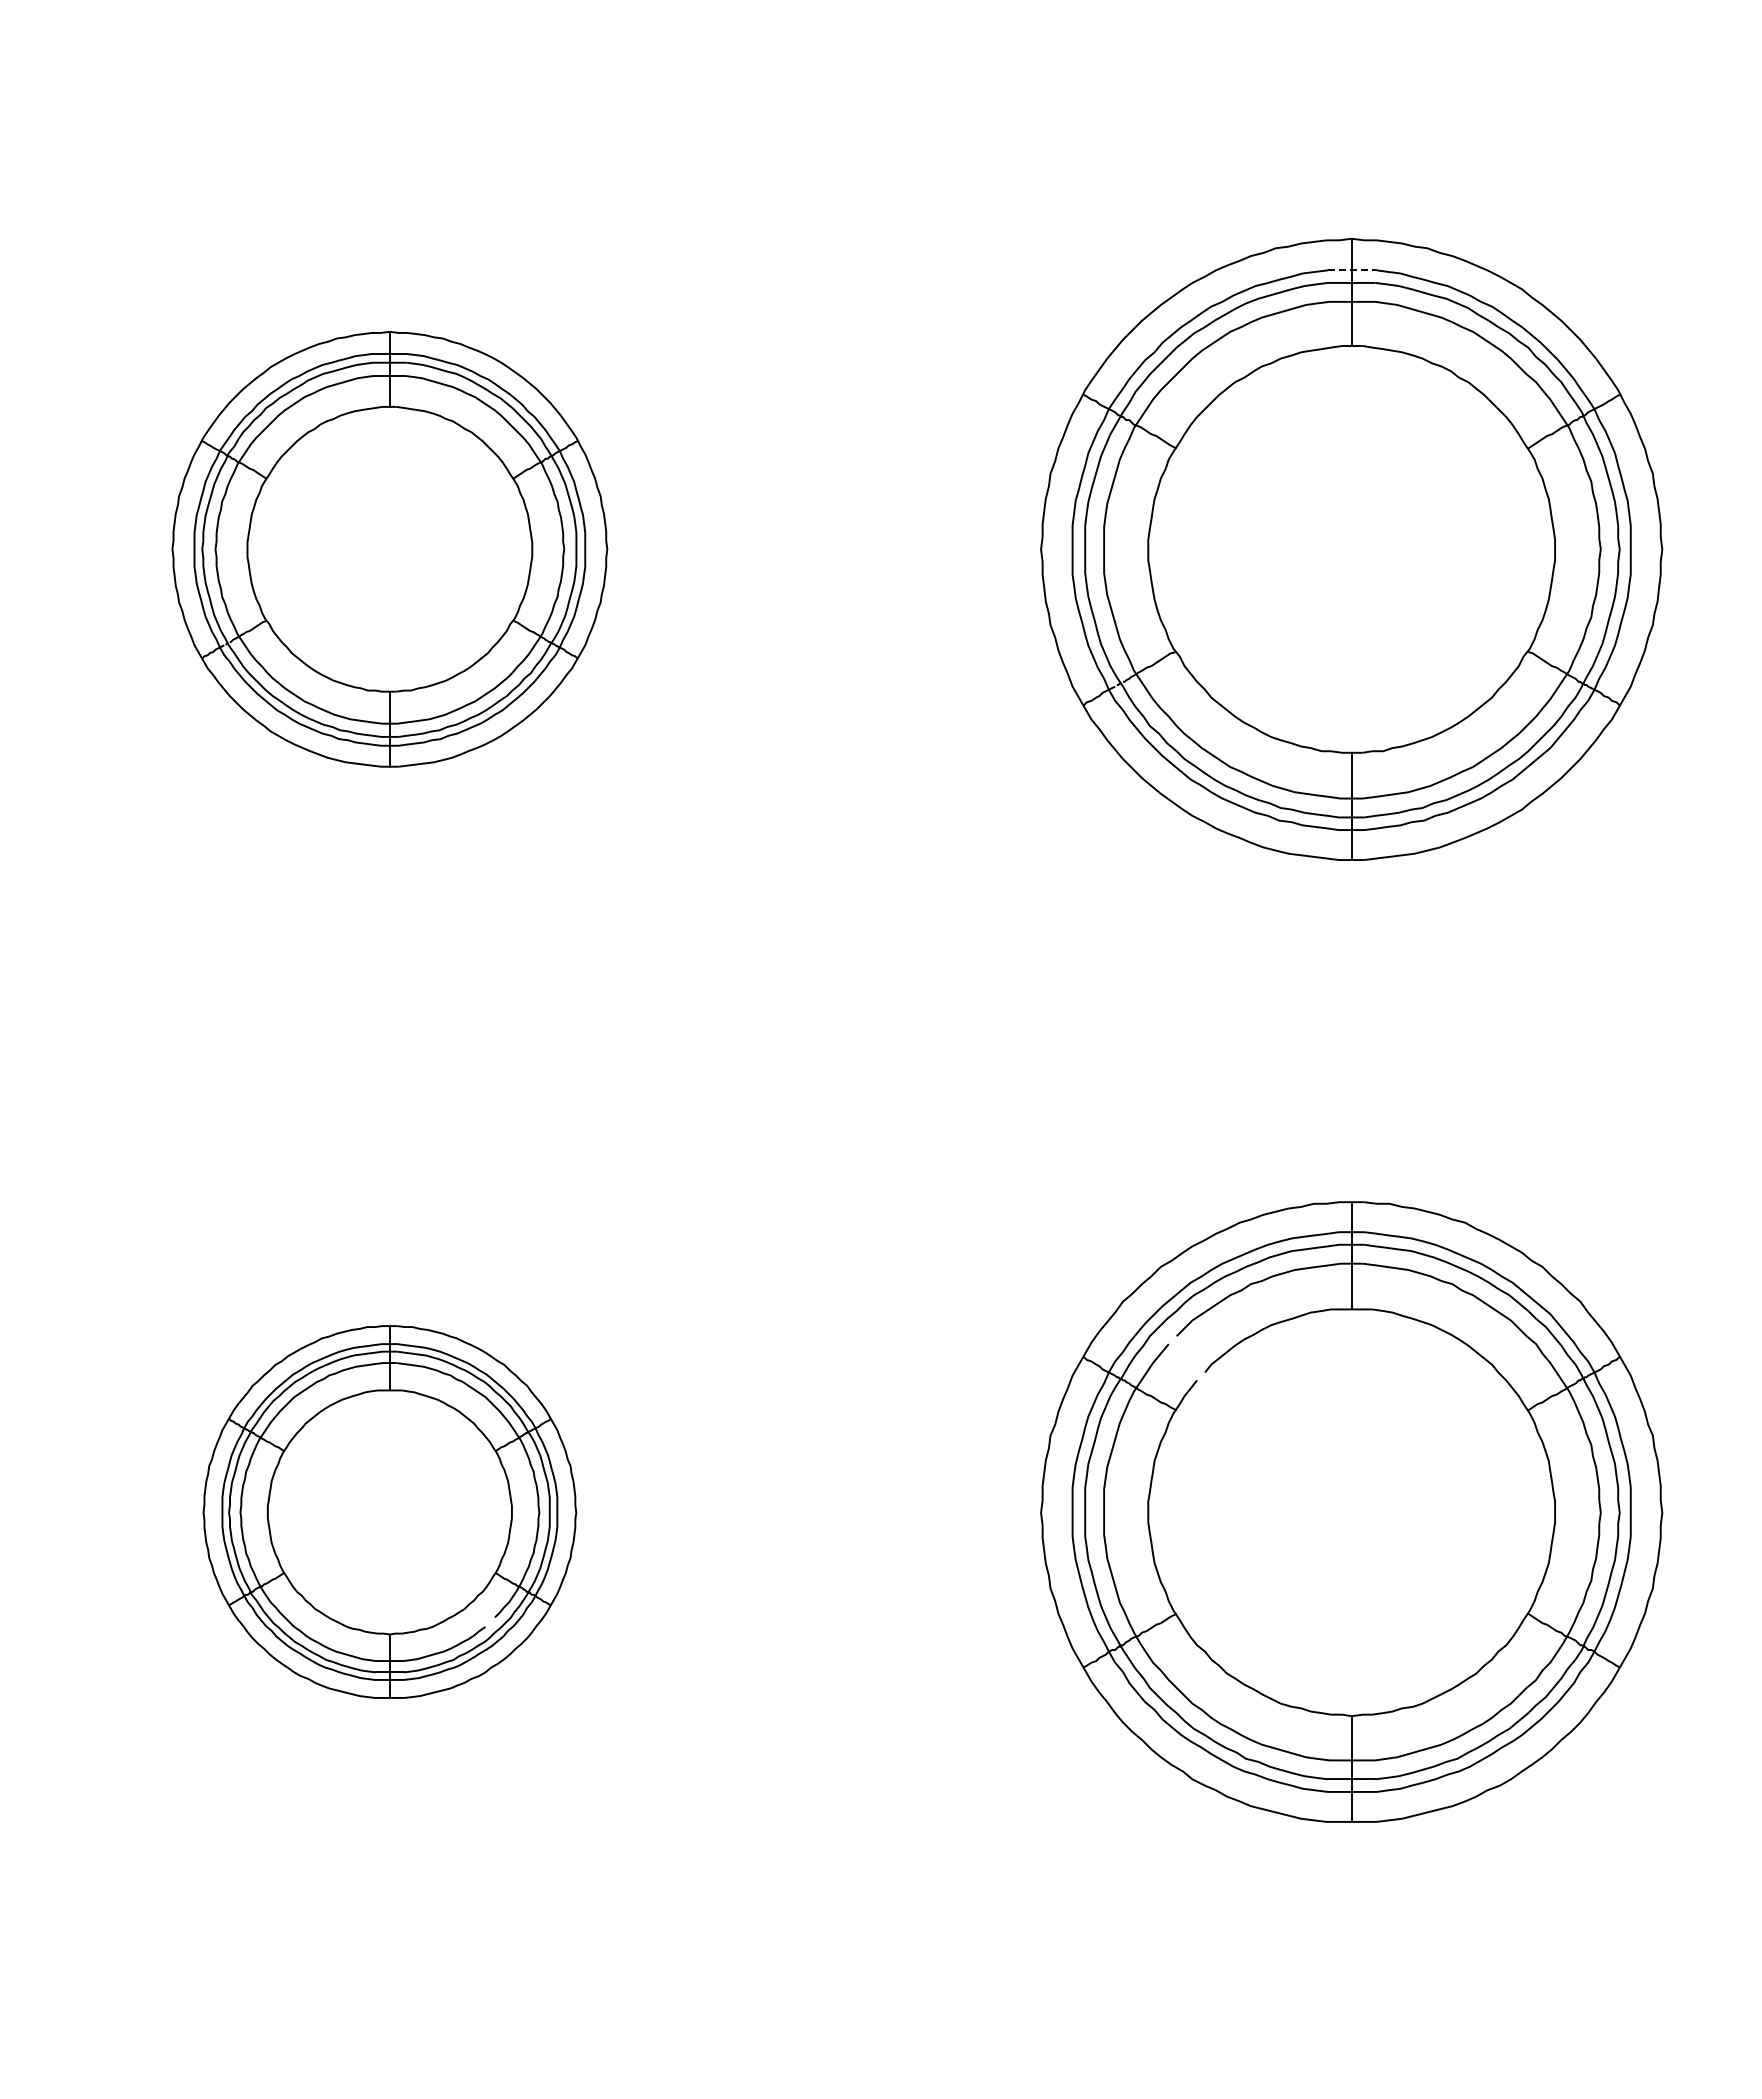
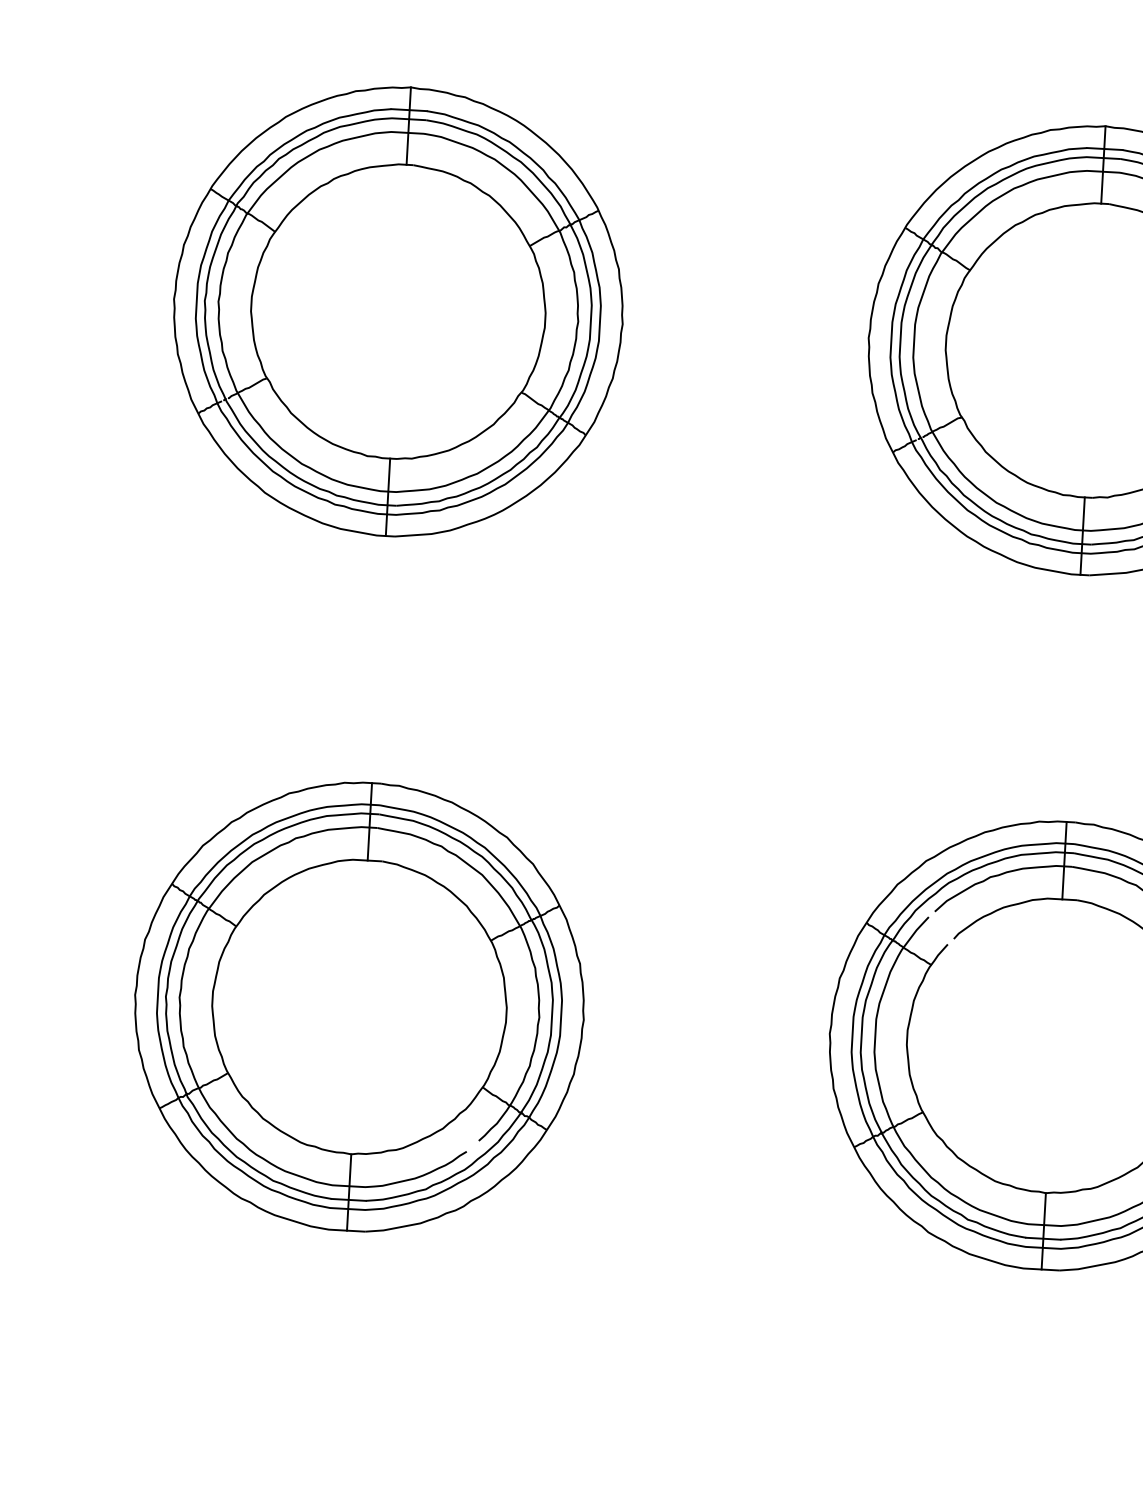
line: (1352, 270) -> (1104, 149), dashed -> solid
part: (389, 548) -> (398, 311), size x1.43
part: (389, 1511) -> (359, 1006), size x1.67

